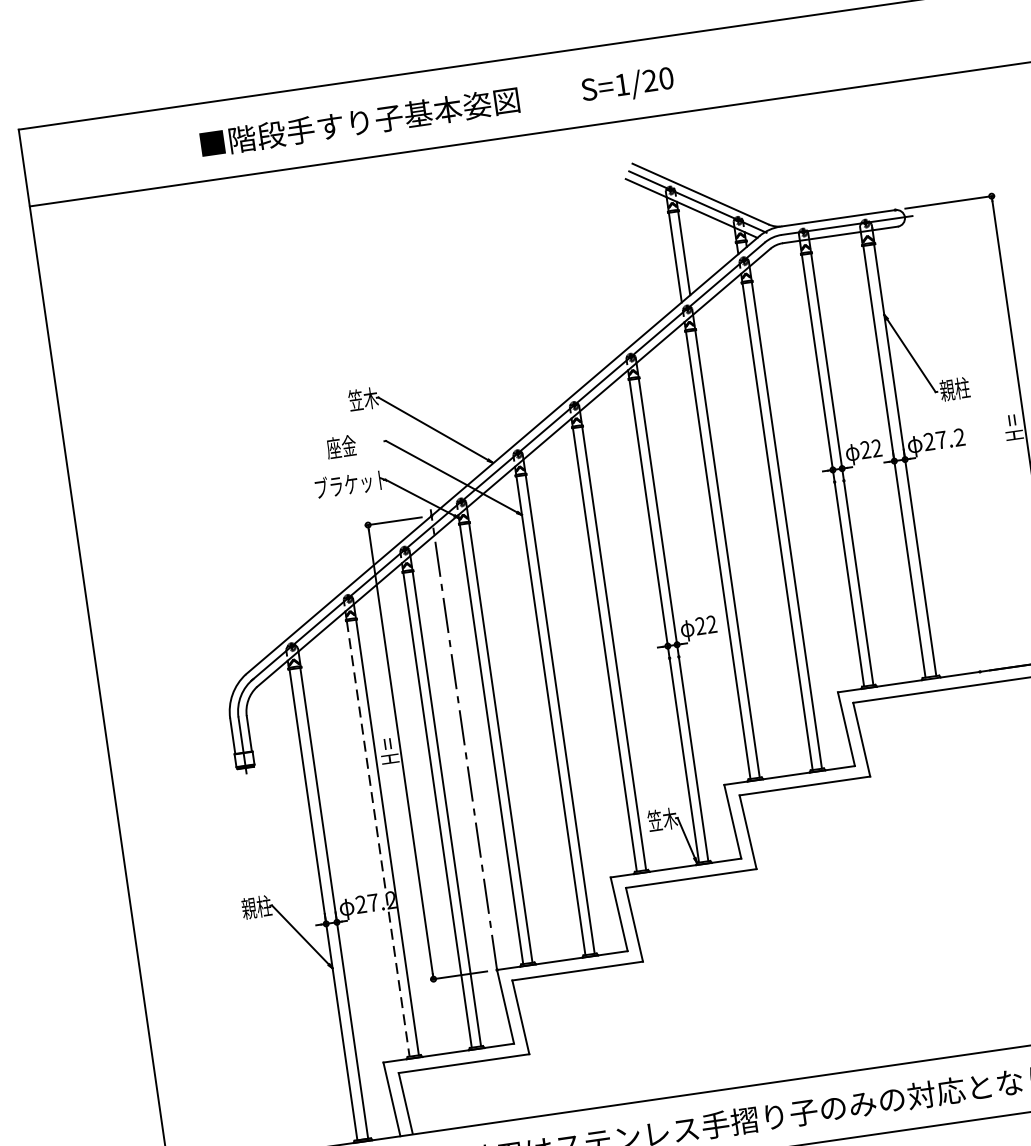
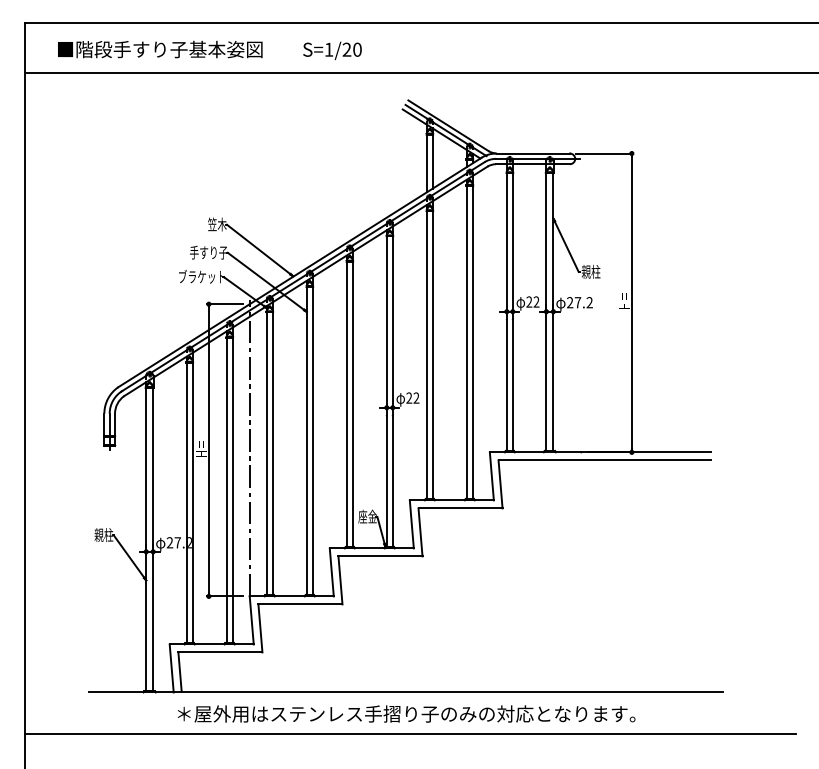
text: (436, 111) -> (209, 49), moved
text: (354, 445) -> (207, 252), 座金 -> 手すり子
text: (662, 819) -> (367, 516), 笠木 -> 座金
line: (377, 839) -> (186, 503), dashed -> solid

